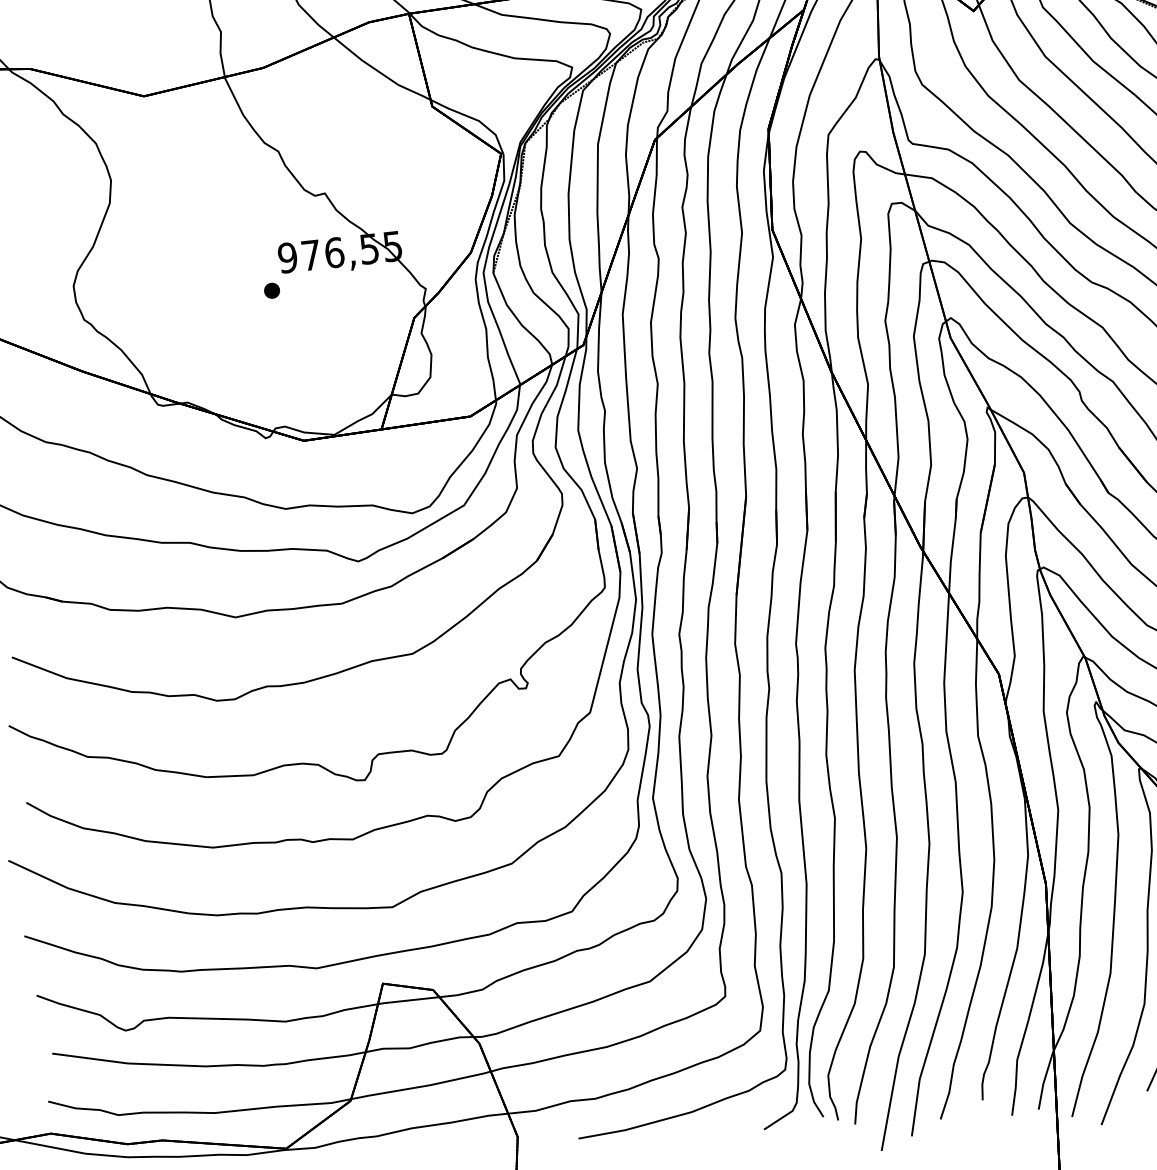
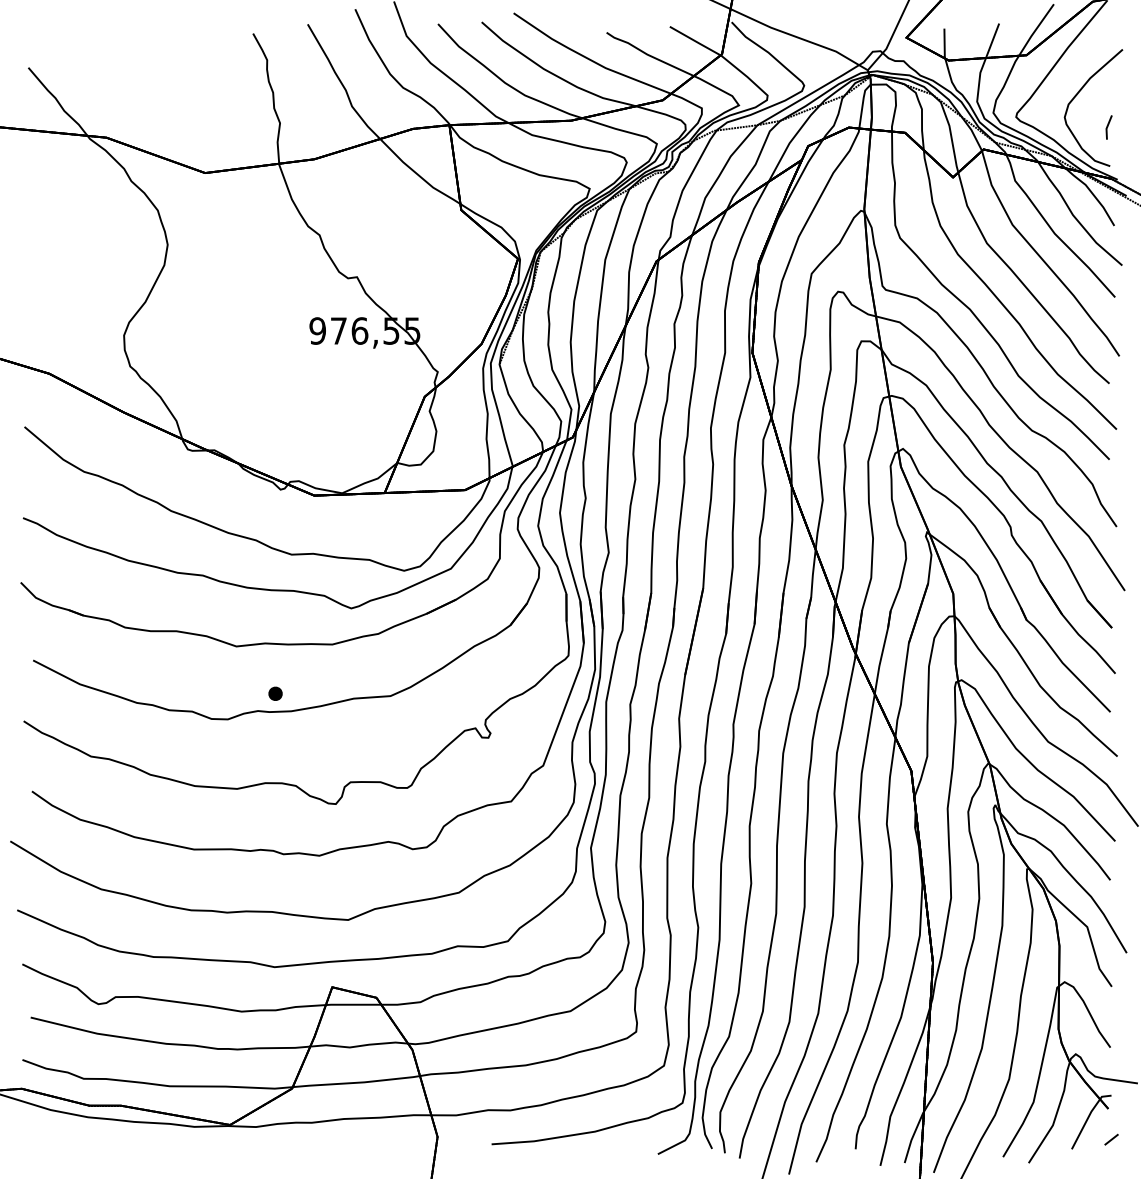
part: (271, 290) -> (275, 693), moved

